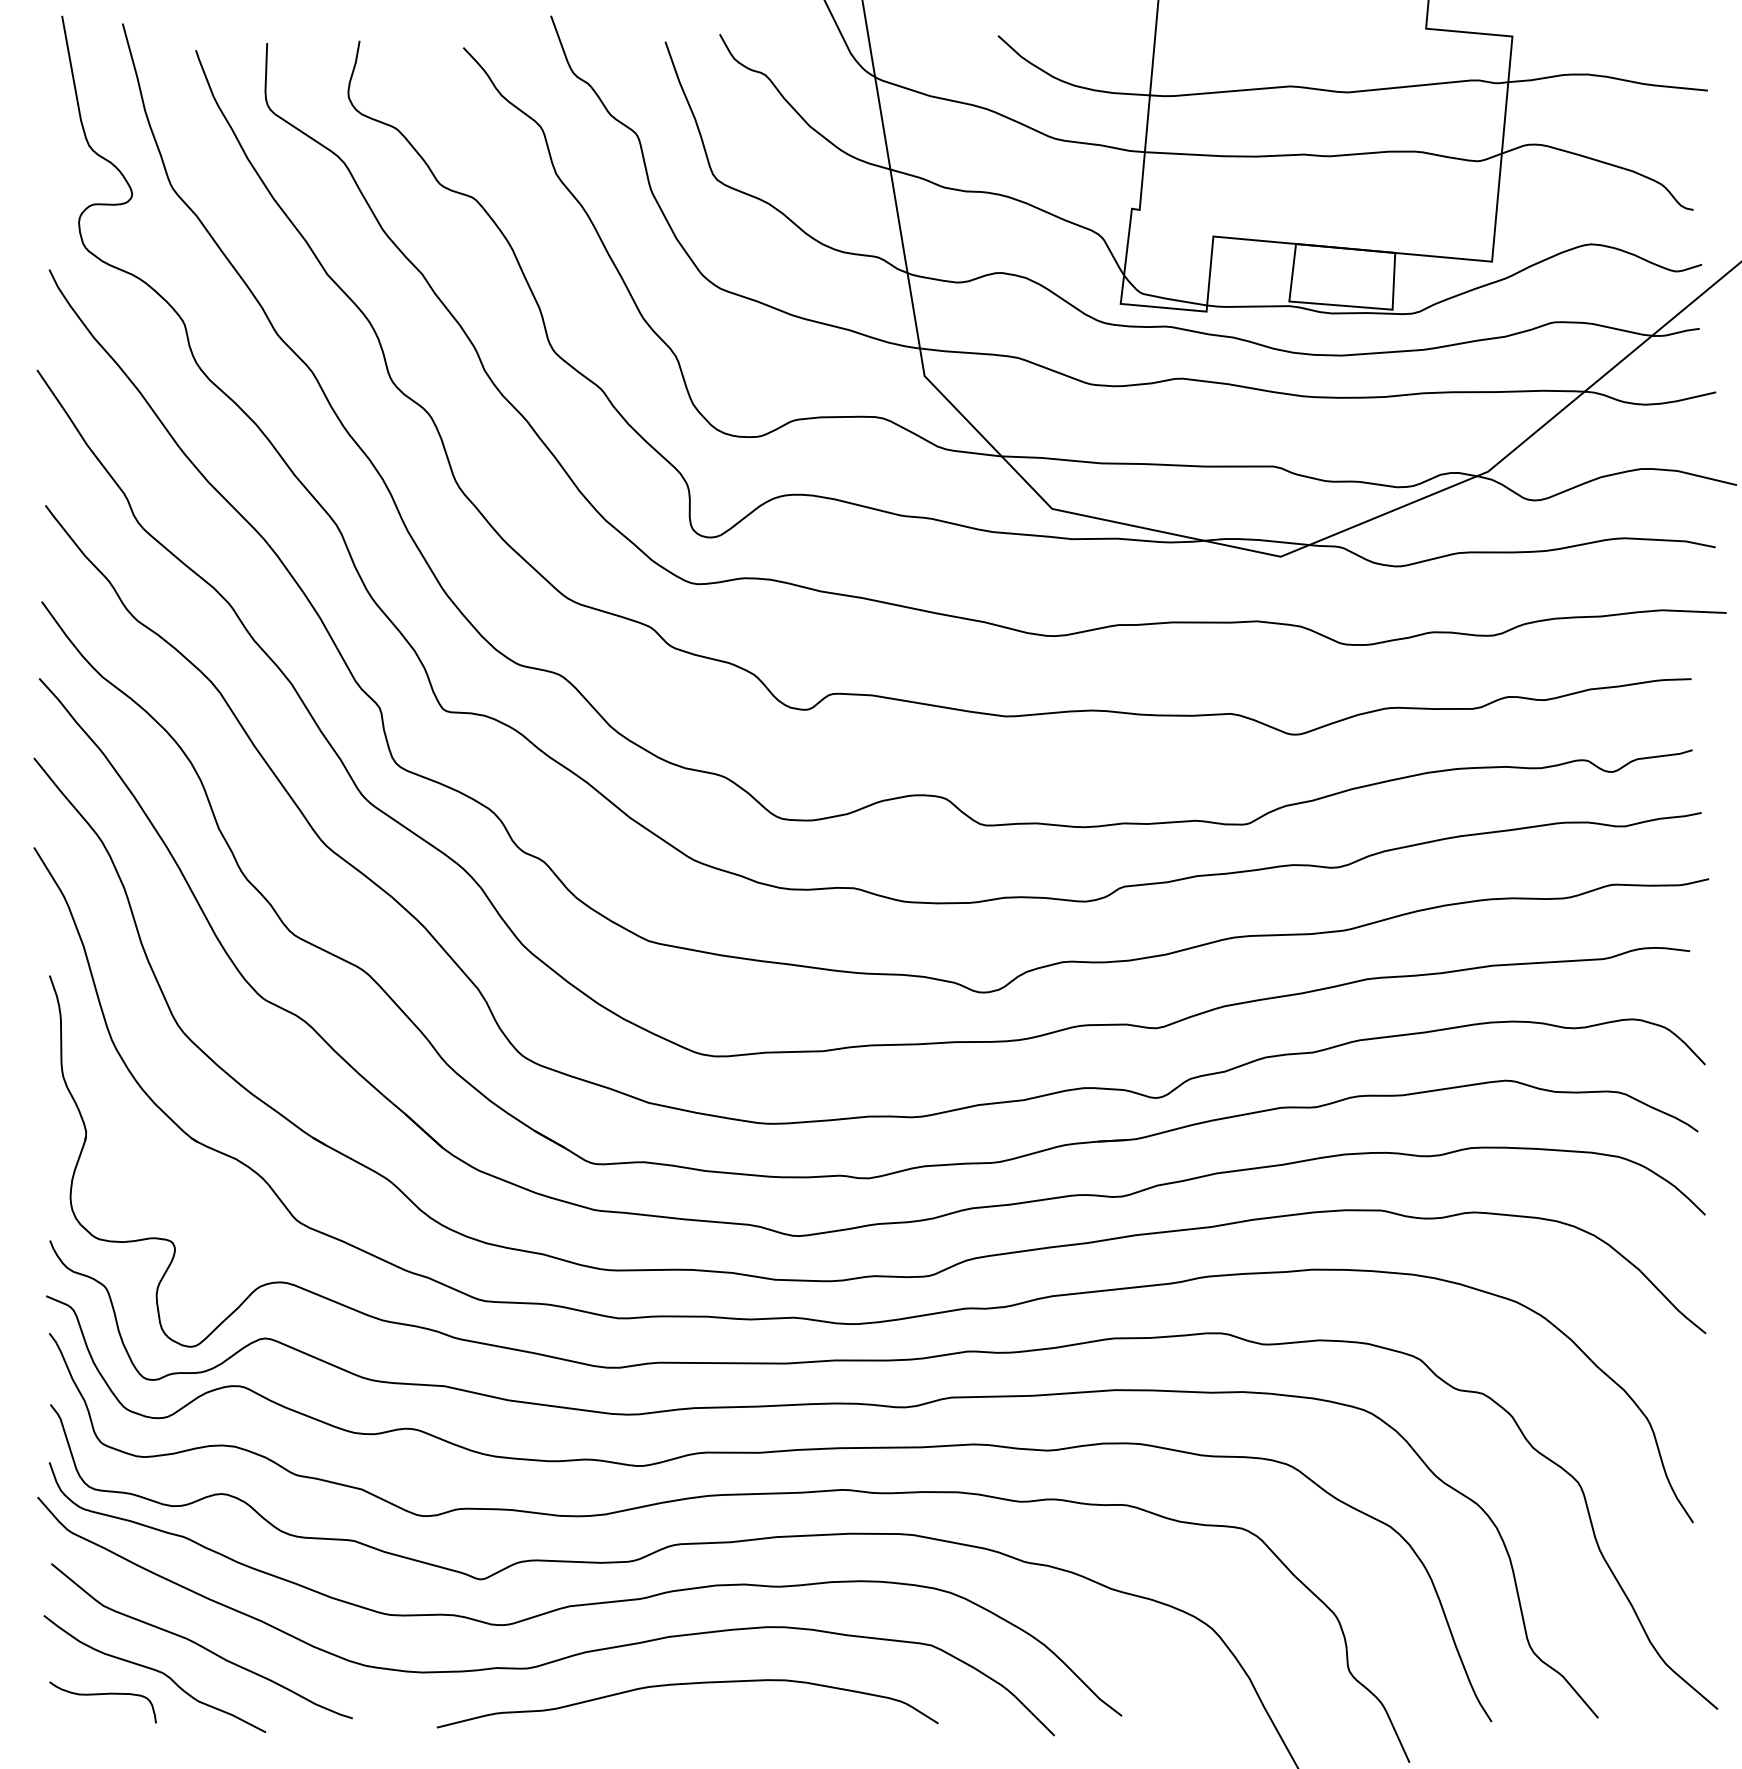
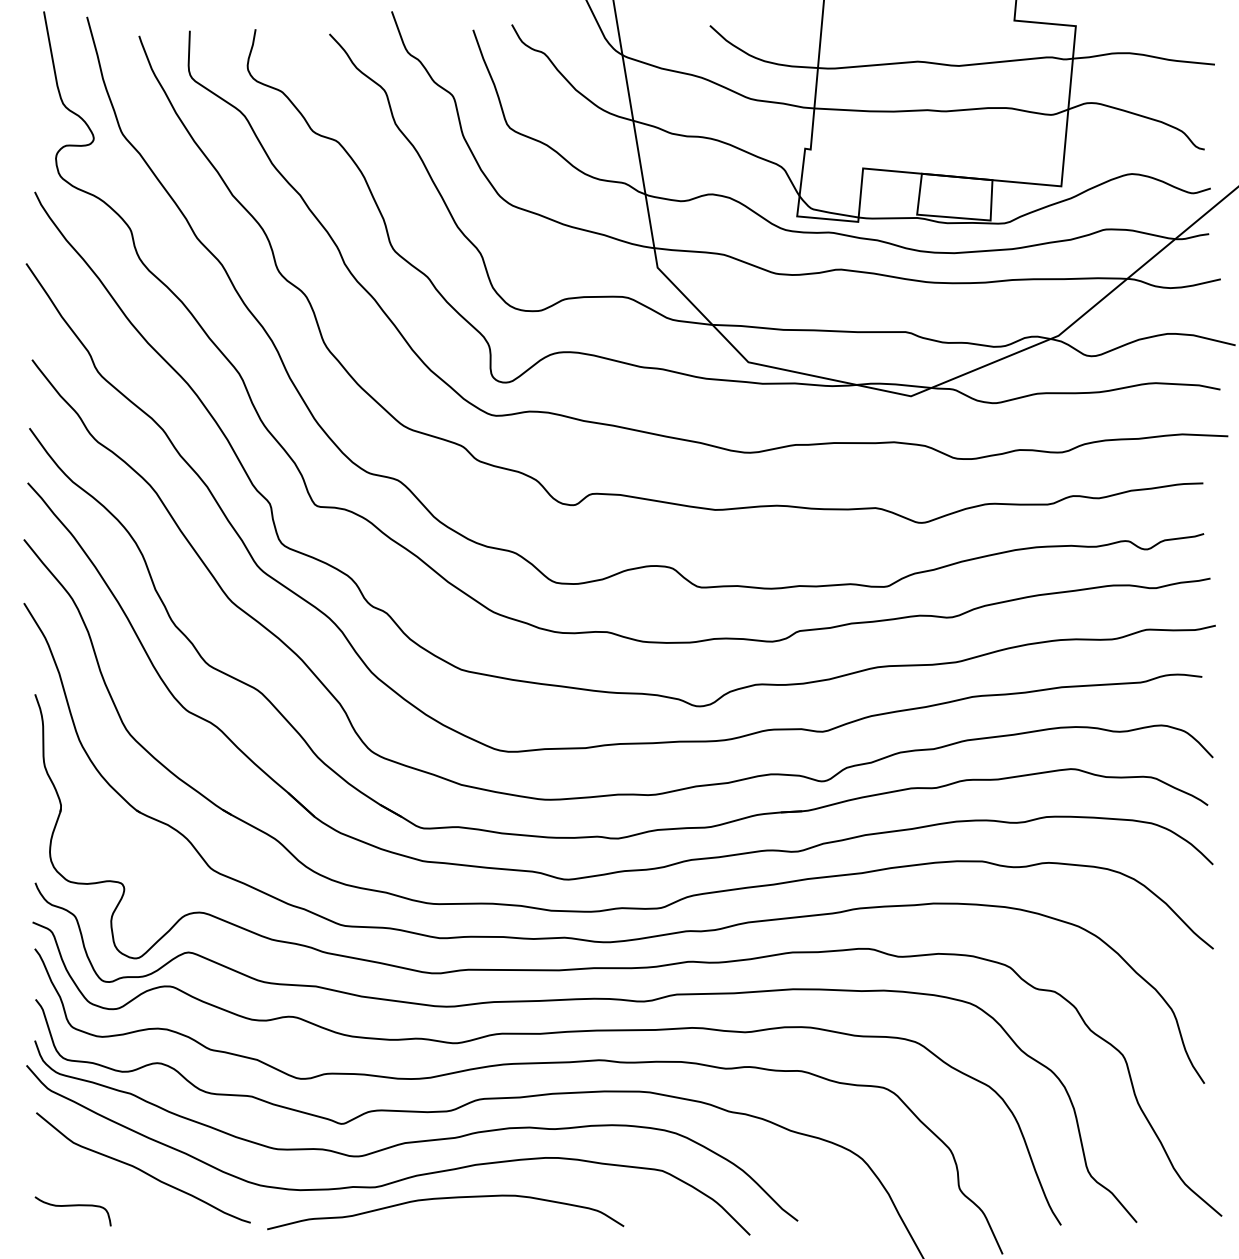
curve: (155, 1671) -> (110, 1189), removed
curve: (687, 1684) -> (445, 1198), moved

